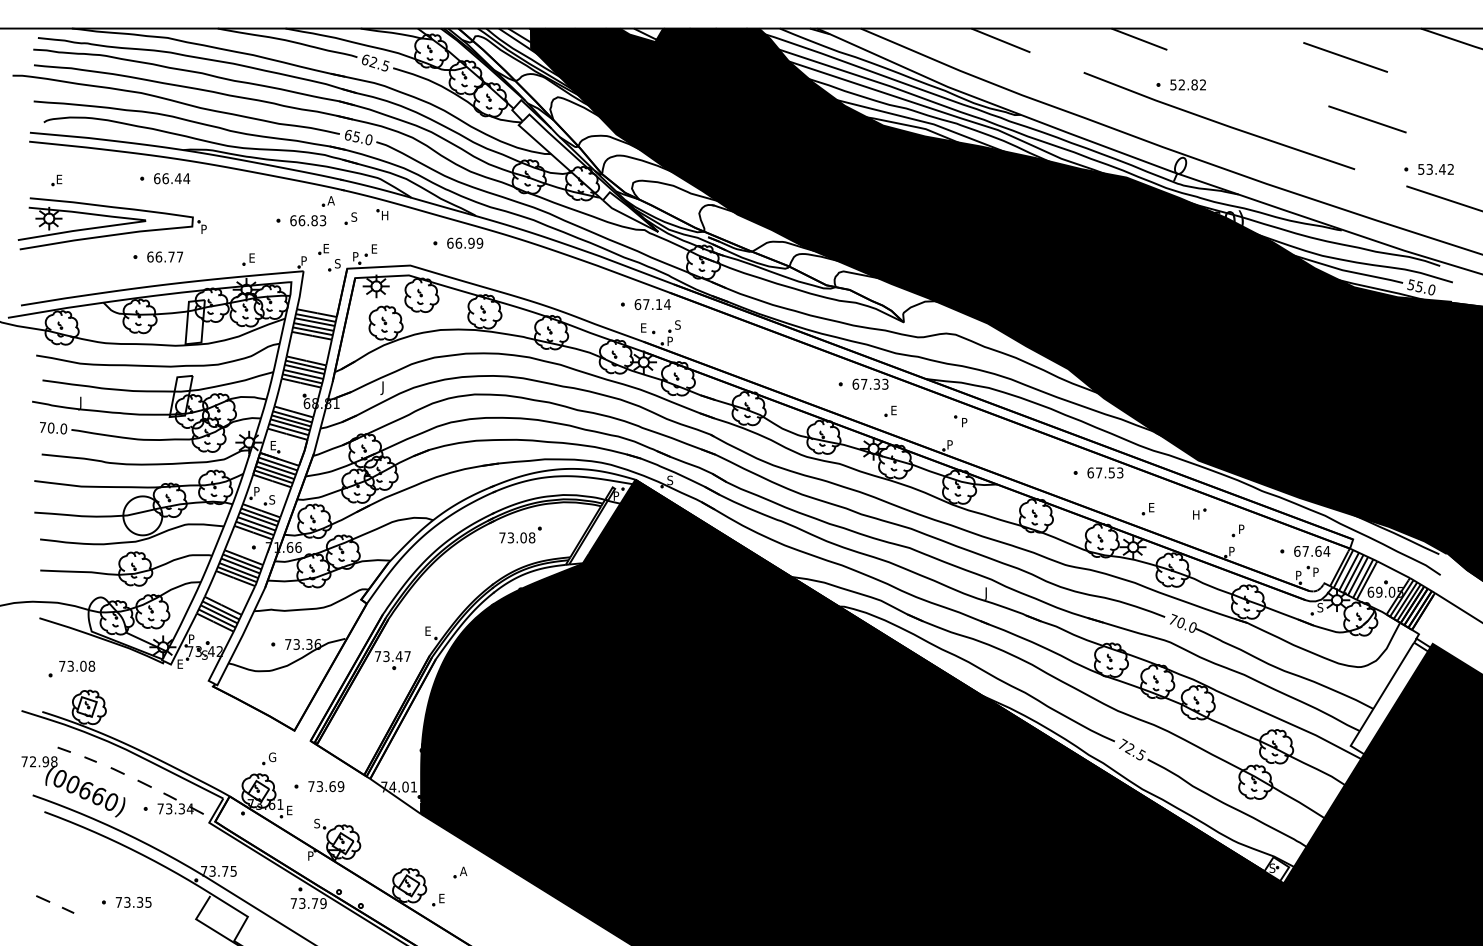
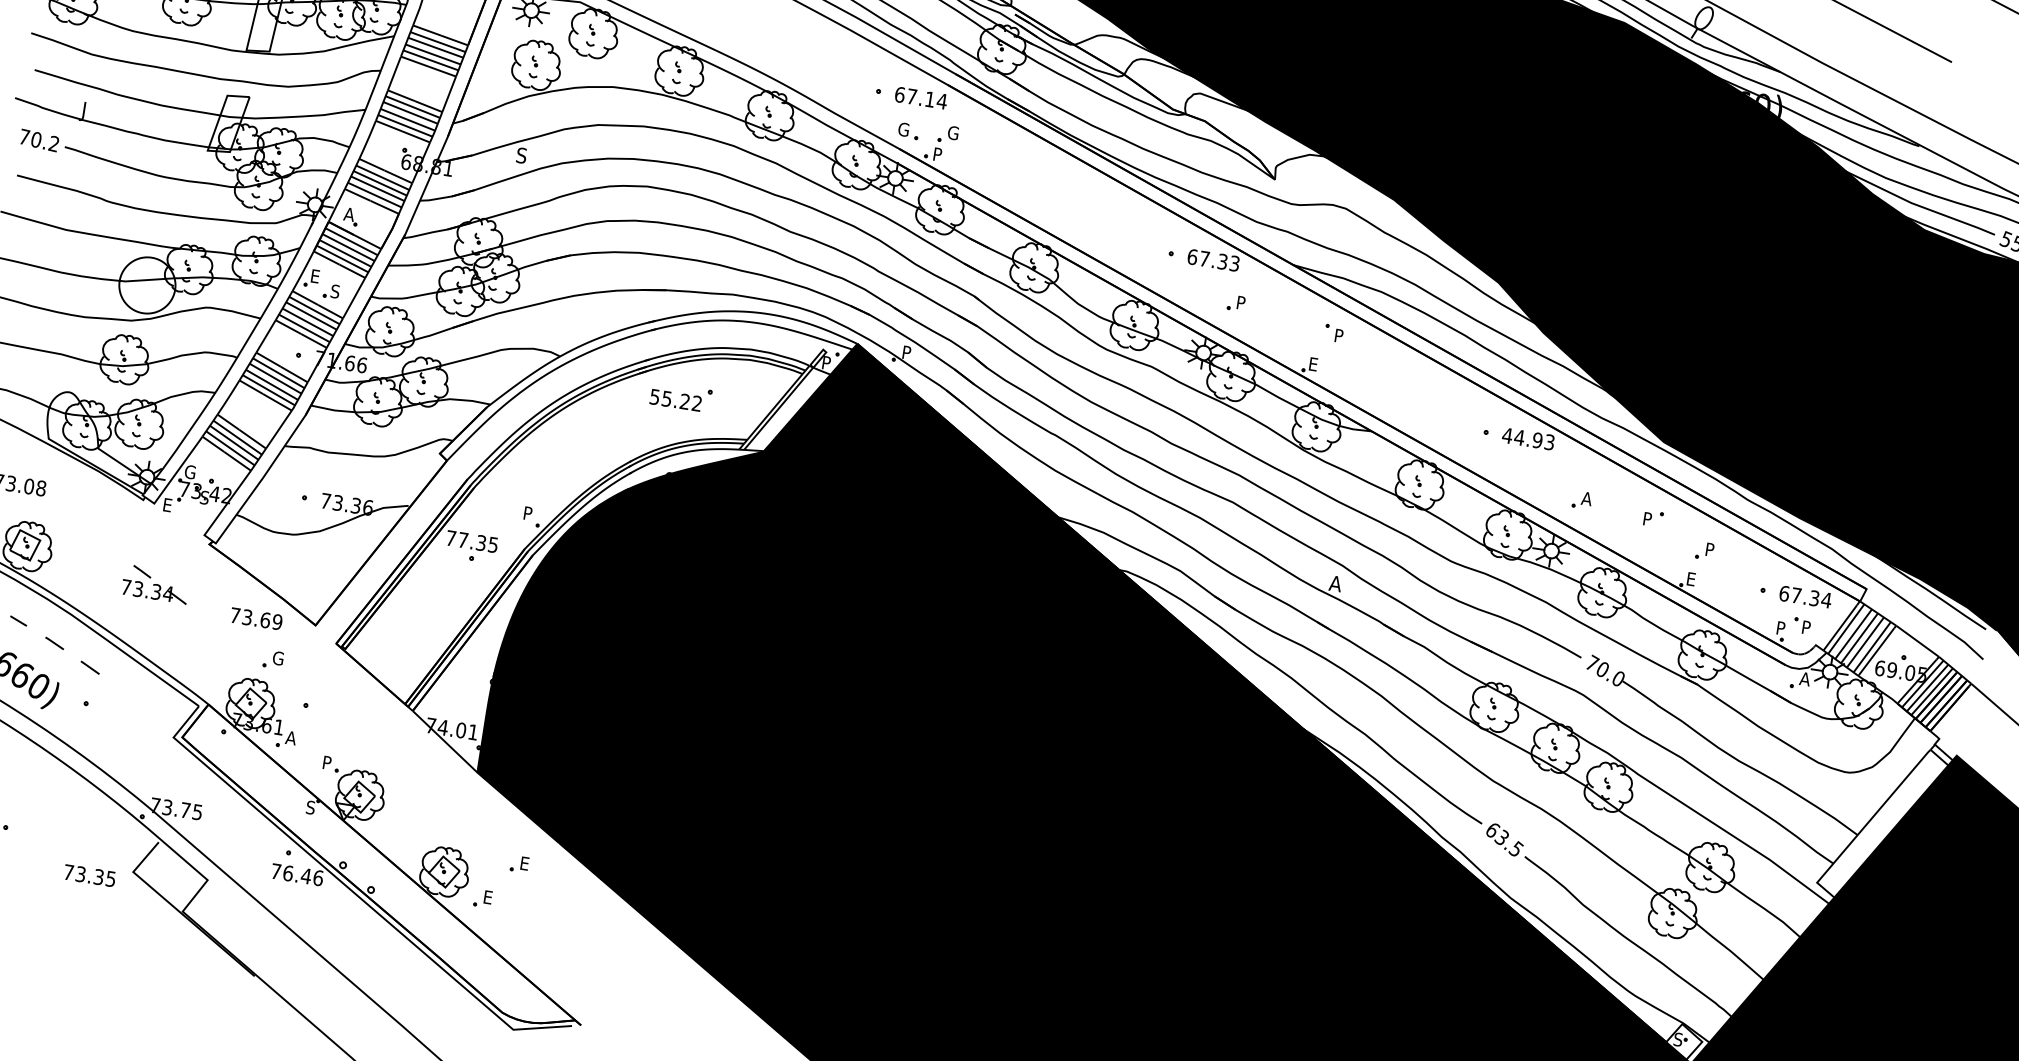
text: (678, 324) -> (953, 132), S -> G
text: (643, 327) -> (902, 128), E -> G
text: (384, 387) -> (520, 156), J -> S
text: (894, 410) -> (1241, 303), E -> P
text: (63, 428) -> (53, 143), 70.0 -> 70.2
text: (950, 444) -> (1314, 363), P -> E
text: (273, 445) -> (349, 214), E -> A
text: (1101, 472) -> (1523, 437), 67.53 -> 44.93
text: (670, 480) -> (907, 352), S -> P
text: (257, 491) -> (316, 276), P -> E
text: (1151, 507) -> (1586, 498), E -> A
text: (1196, 514) -> (1649, 518), H -> P
text: (517, 537) -> (676, 399), 73.08 -> 55.22
text: (1318, 550) -> (1814, 597), 67.64 -> 67.34
text: (1232, 551) -> (1692, 579), P -> E
text: (988, 593) -> (1335, 584), J -> A
text: (1320, 607) -> (1804, 678), S -> A
text: (428, 630) -> (528, 512), E -> P
text: (191, 638) -> (189, 471), P -> G
text: (396, 656) -> (477, 542), 73.47 -> 77.35
text: (1126, 746) -> (1497, 833), 72.5 -> 63.5
text: (326, 786) -> (256, 618), moved
part: (180, 803) -> (155, 584), moved
text: (289, 810) -> (290, 737), E -> A
text: (317, 823) -> (327, 762), S -> P
text: (310, 855) -> (310, 806), P -> S
text: (463, 871) -> (524, 863), A -> E
text: (133, 901) -> (89, 874), moved
text: (312, 903) -> (302, 875), 73.79 -> 76.46

